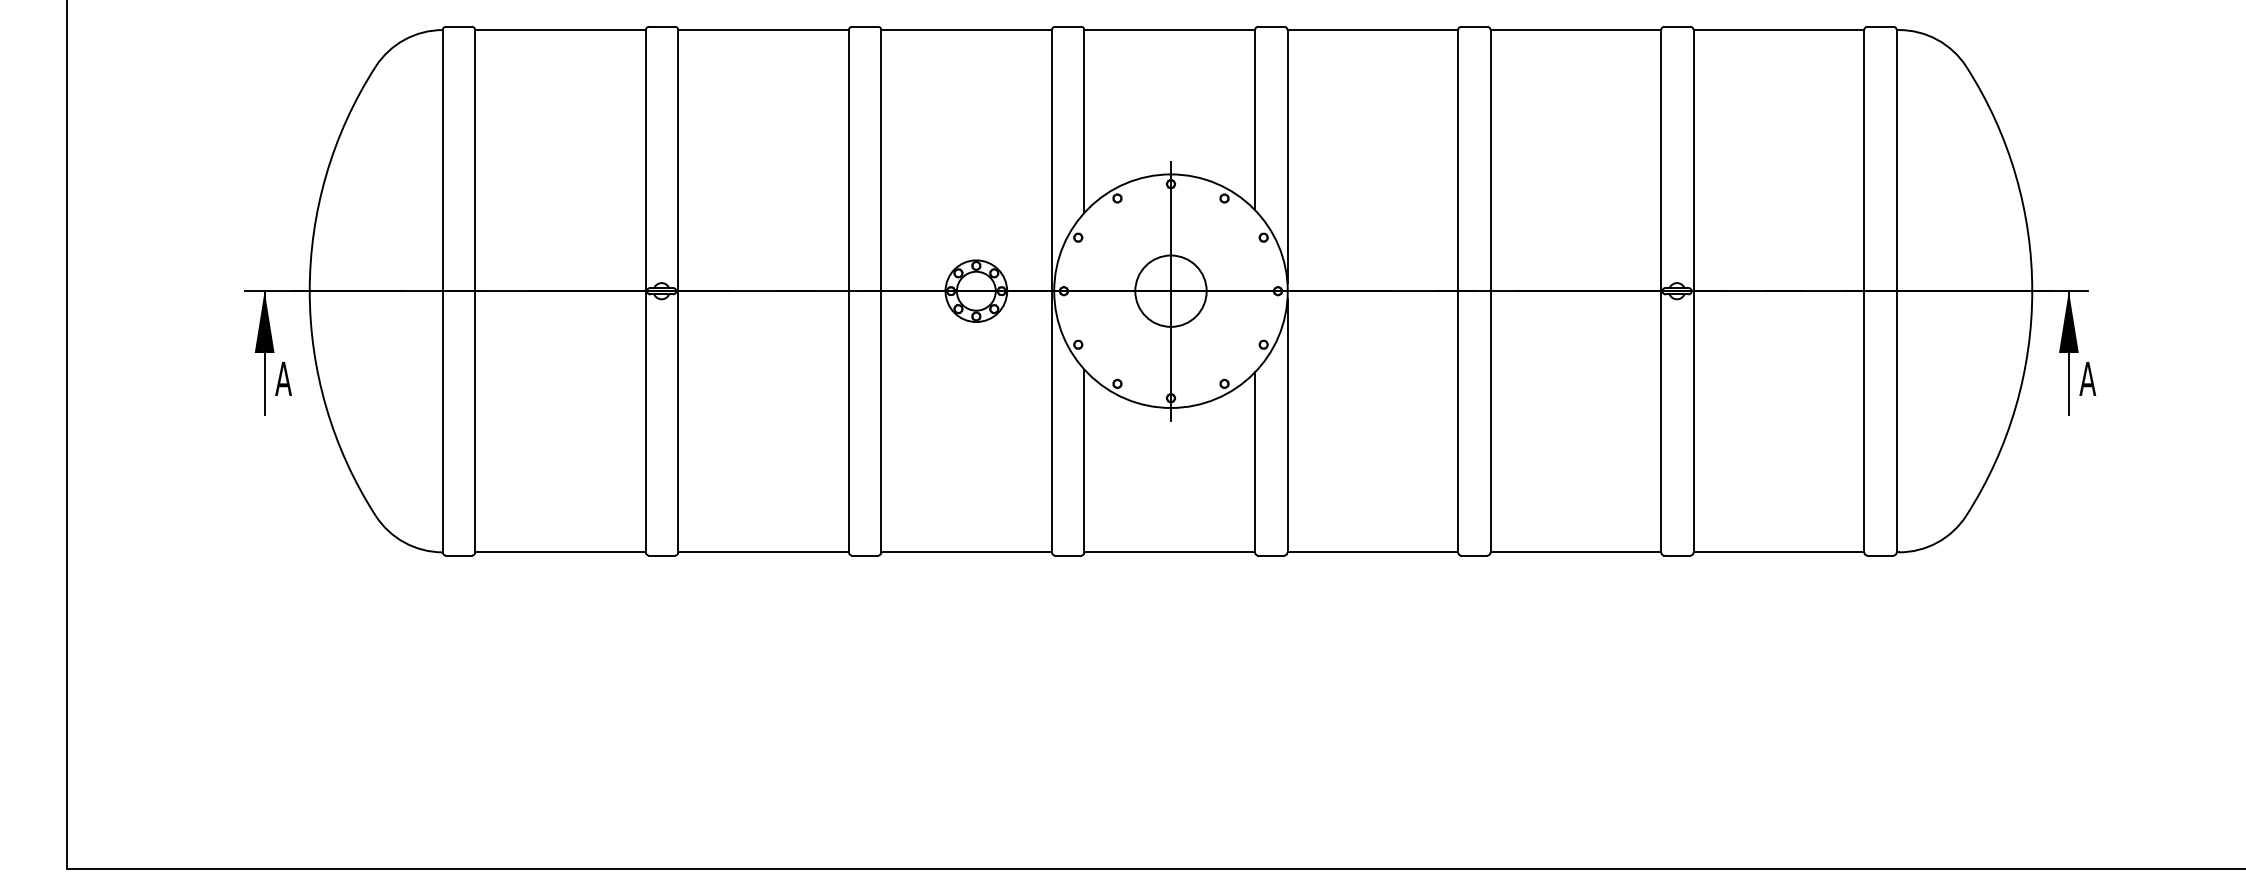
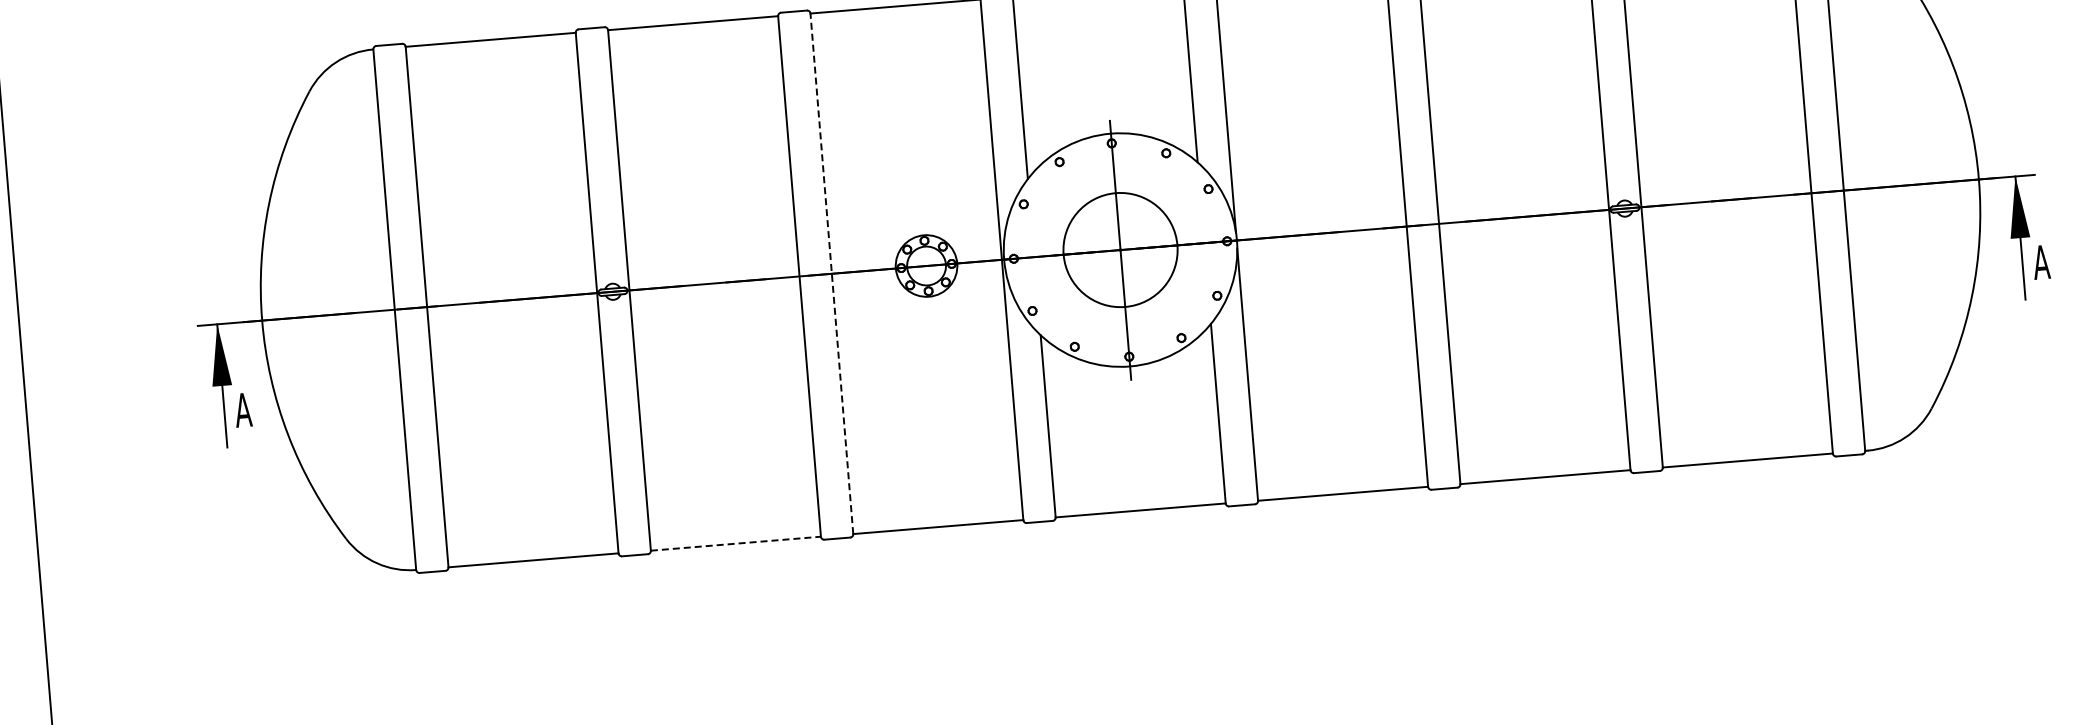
line: (881, 290) -> (831, 273), solid -> dashed
circle: (1170, 290) -> (1119, 249), size x1.6
line: (764, 552) -> (736, 543), solid -> dashed

